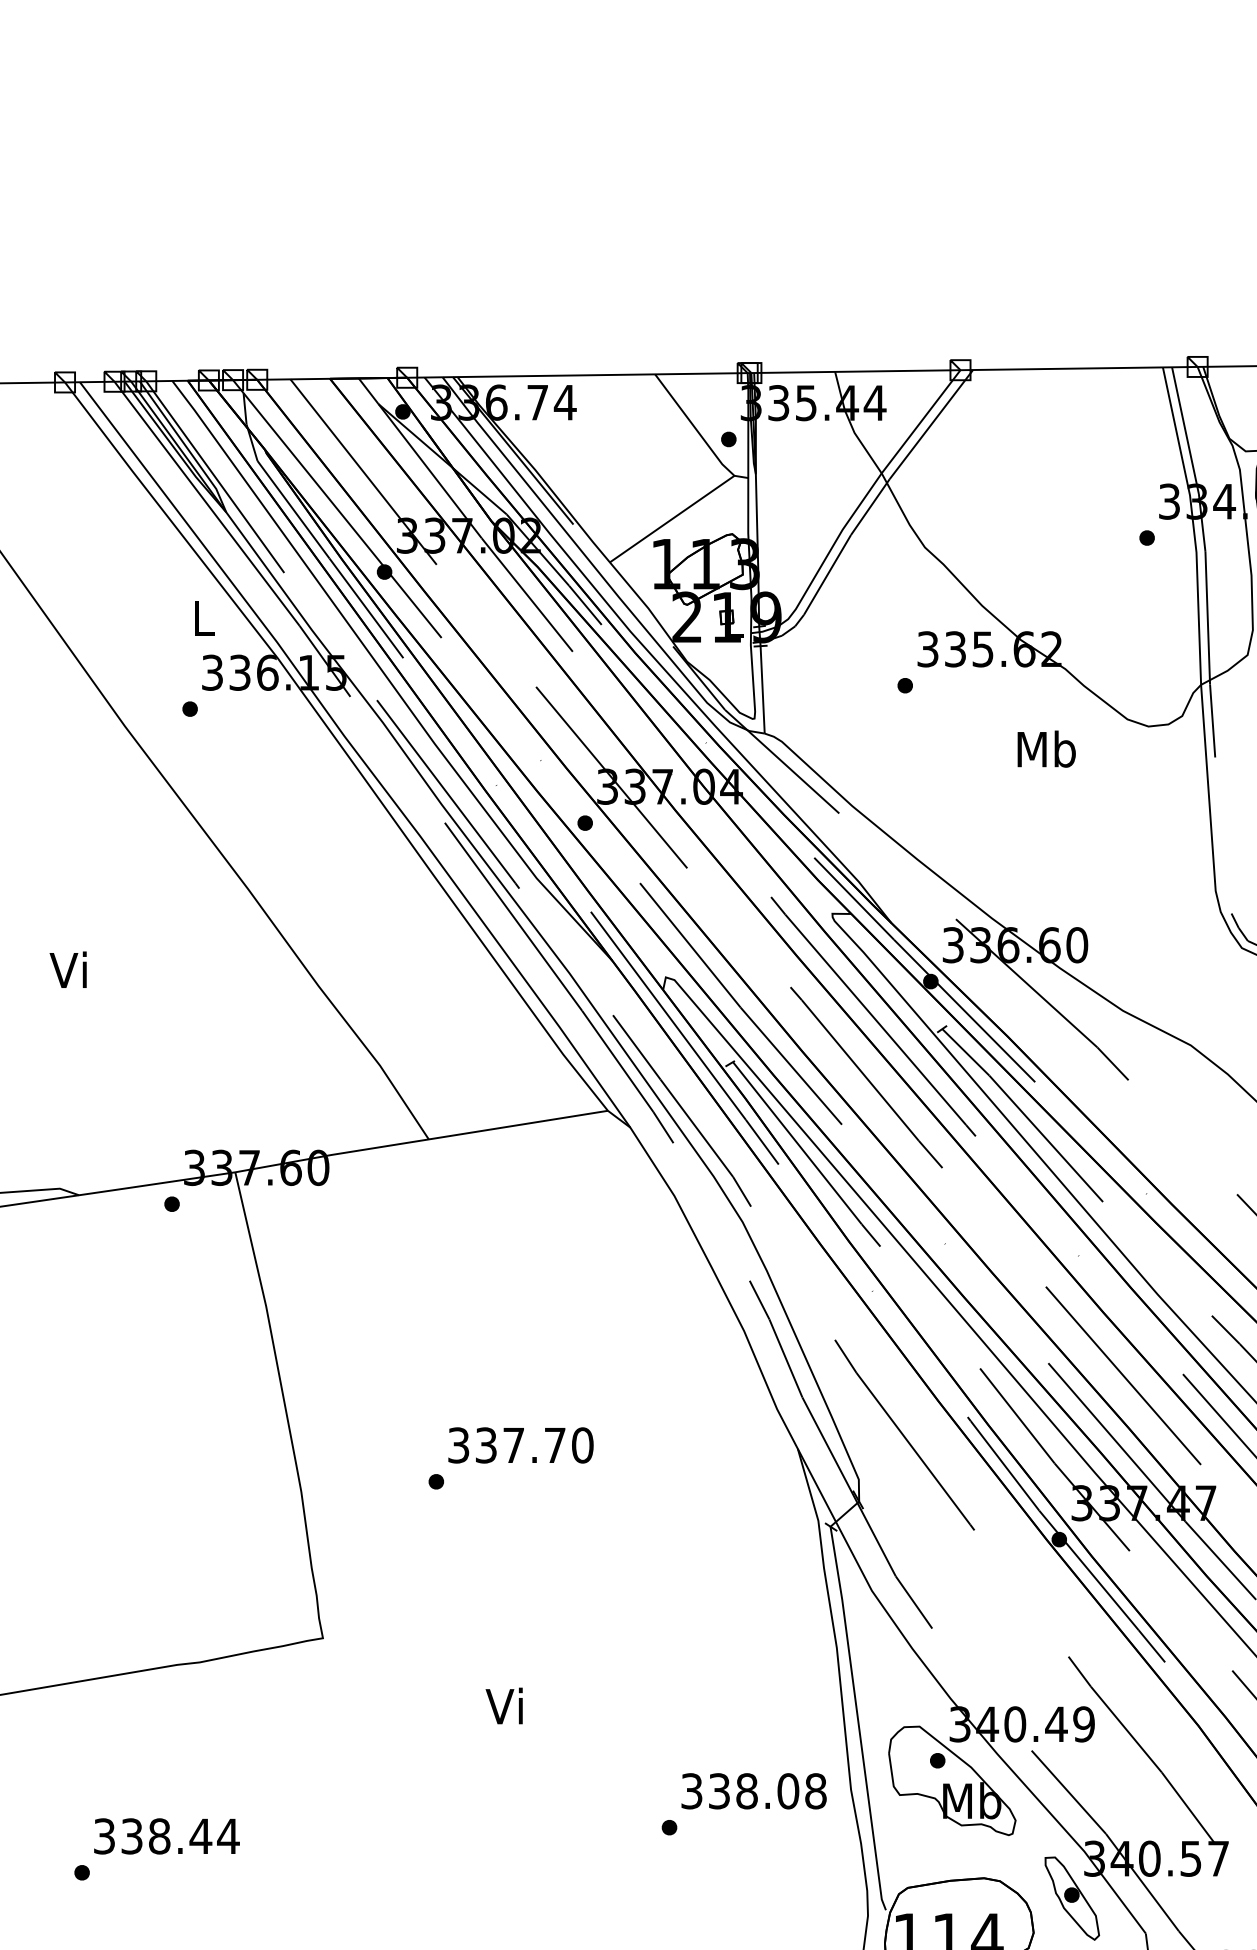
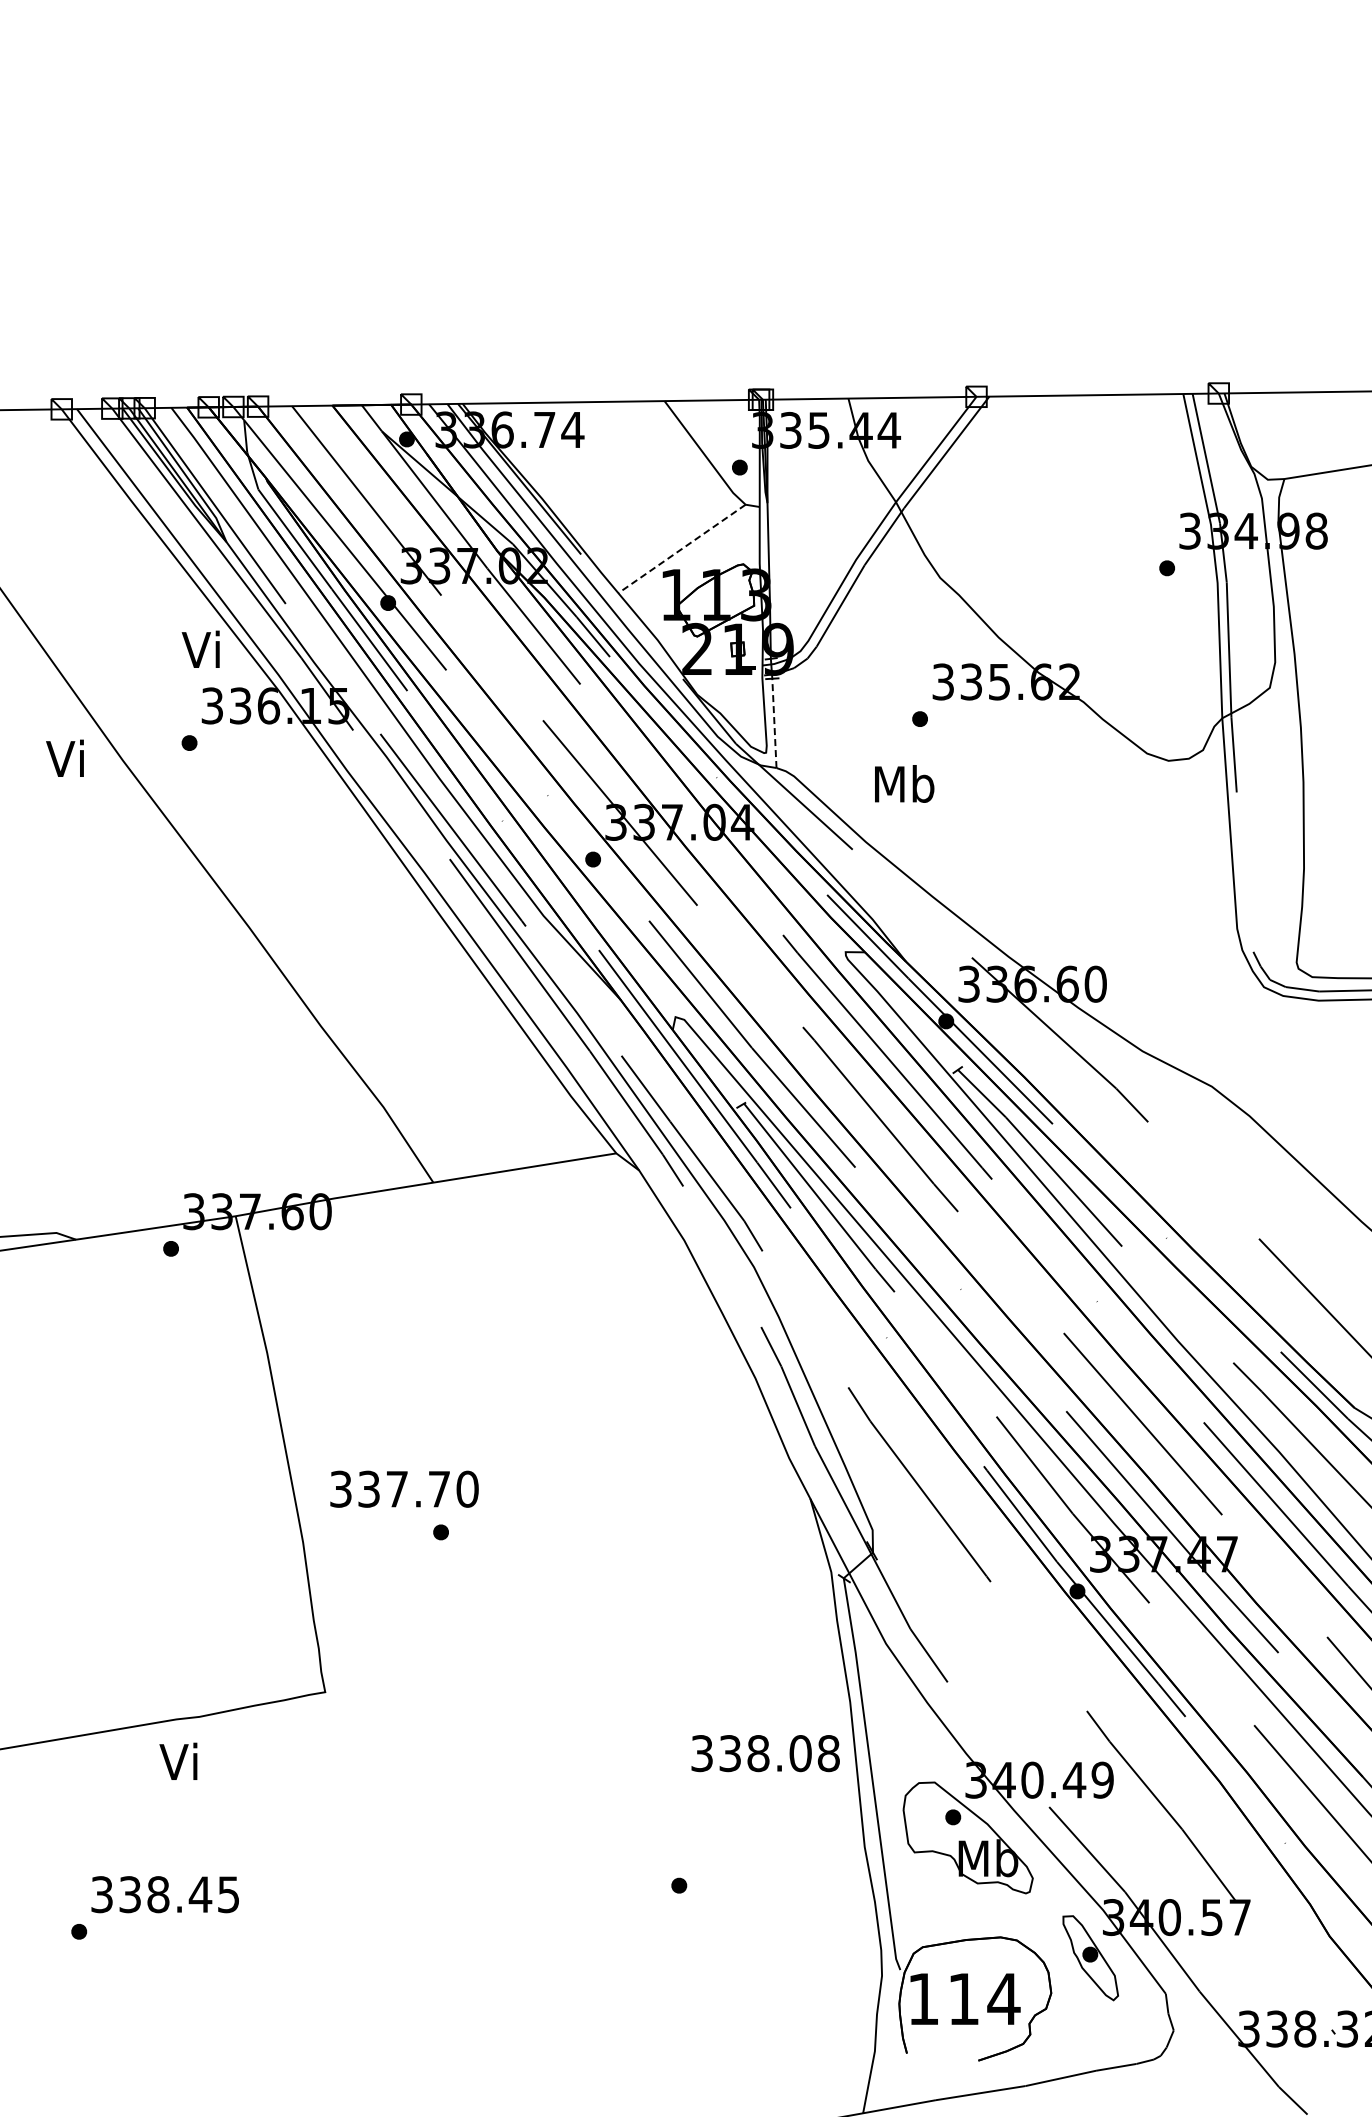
line: (671, 519) -> (681, 549), solid -> dashed
text: (200, 616) -> (200, 648), L -> Vi
line: (762, 689) -> (774, 723), solid -> dashed
text: (1046, 748) -> (904, 783), moved
text: (67, 968) -> (64, 757), moved
text: (520, 1444) -> (404, 1488), moved
text: (504, 1705) -> (178, 1760), moved
text: (753, 1791) -> (765, 1753), moved
text: (228, 1836) -> (228, 1894), 338.44 -> 338.45

